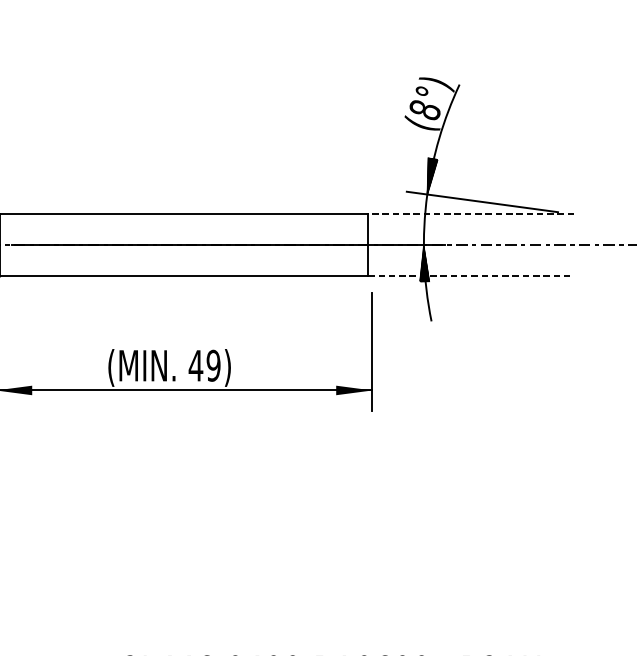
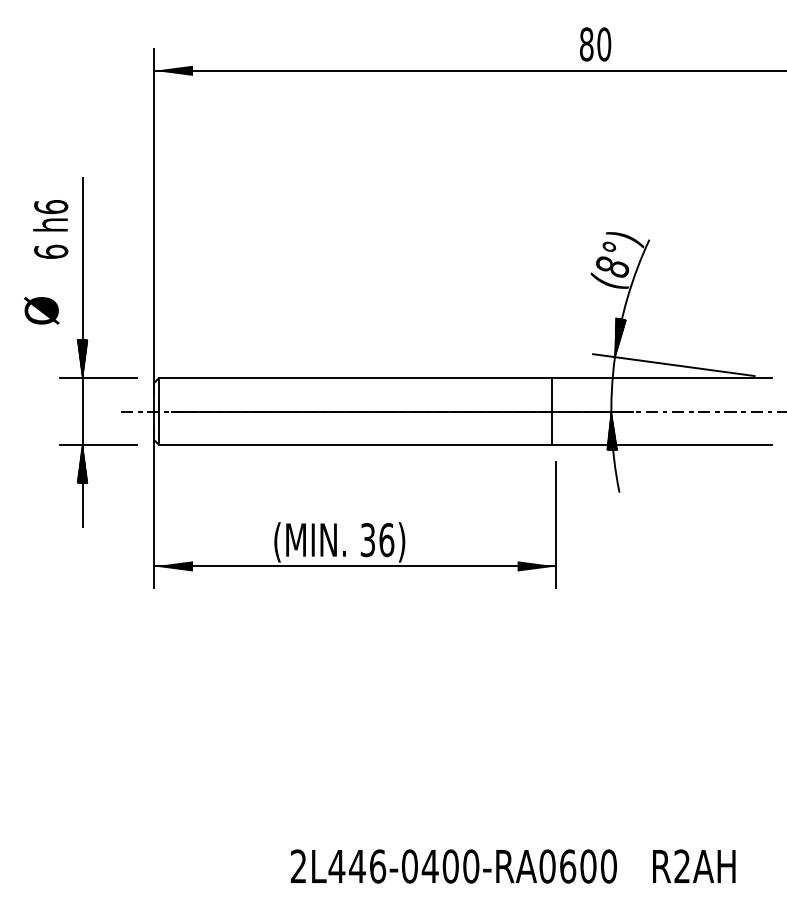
line: (470, 214) -> (661, 378), dashed -> solid
line: (471, 276) -> (662, 444), dashed -> solid
text: (204, 366) -> (377, 540), 49) -> 36)

